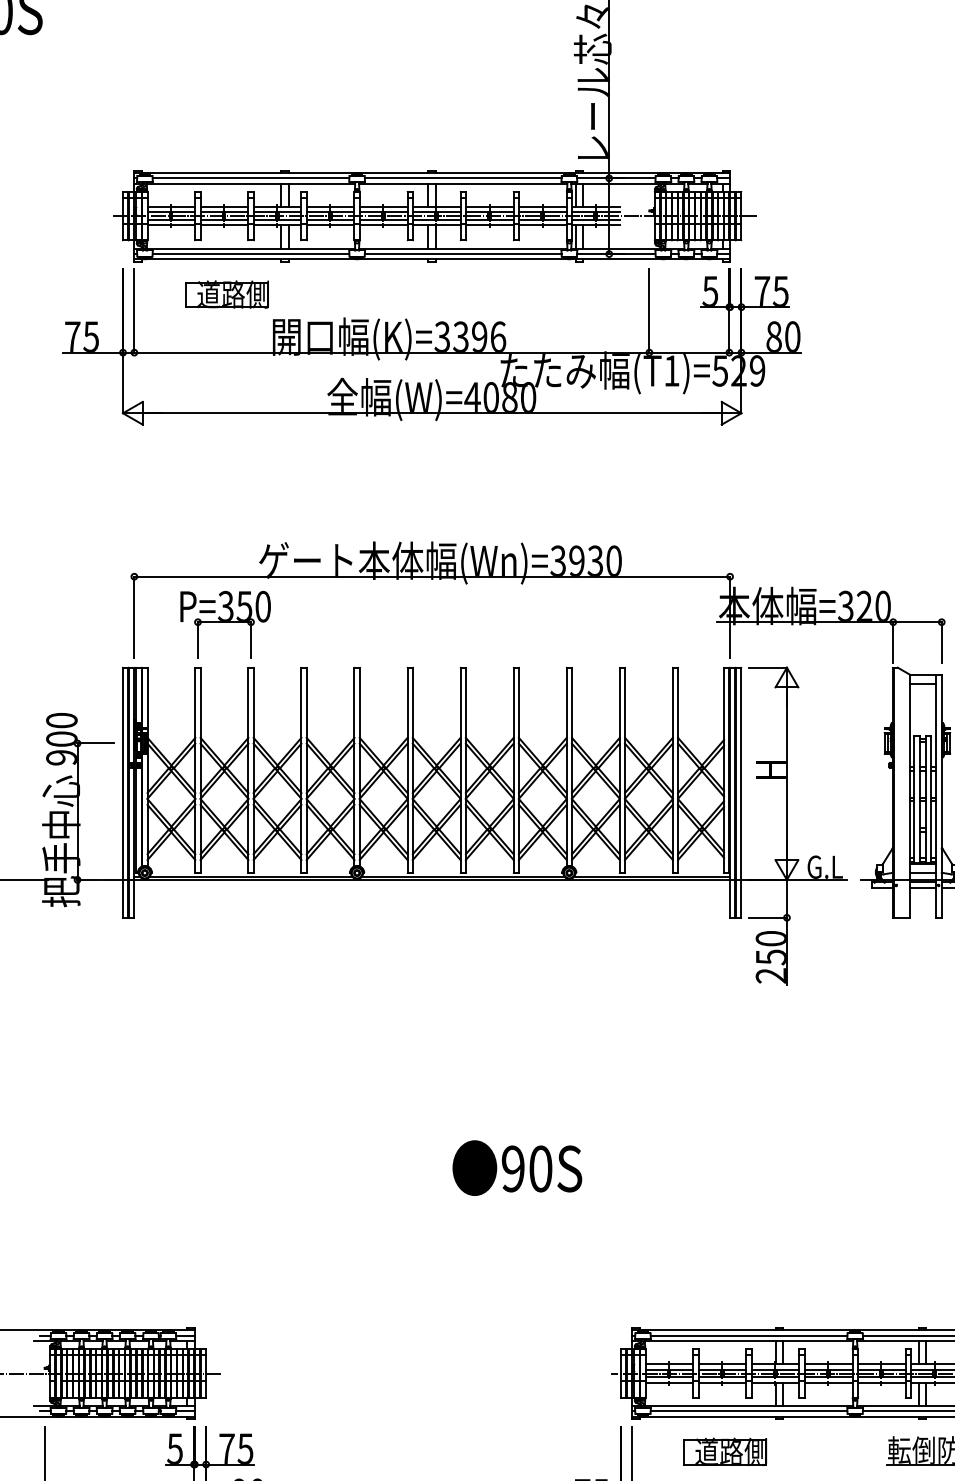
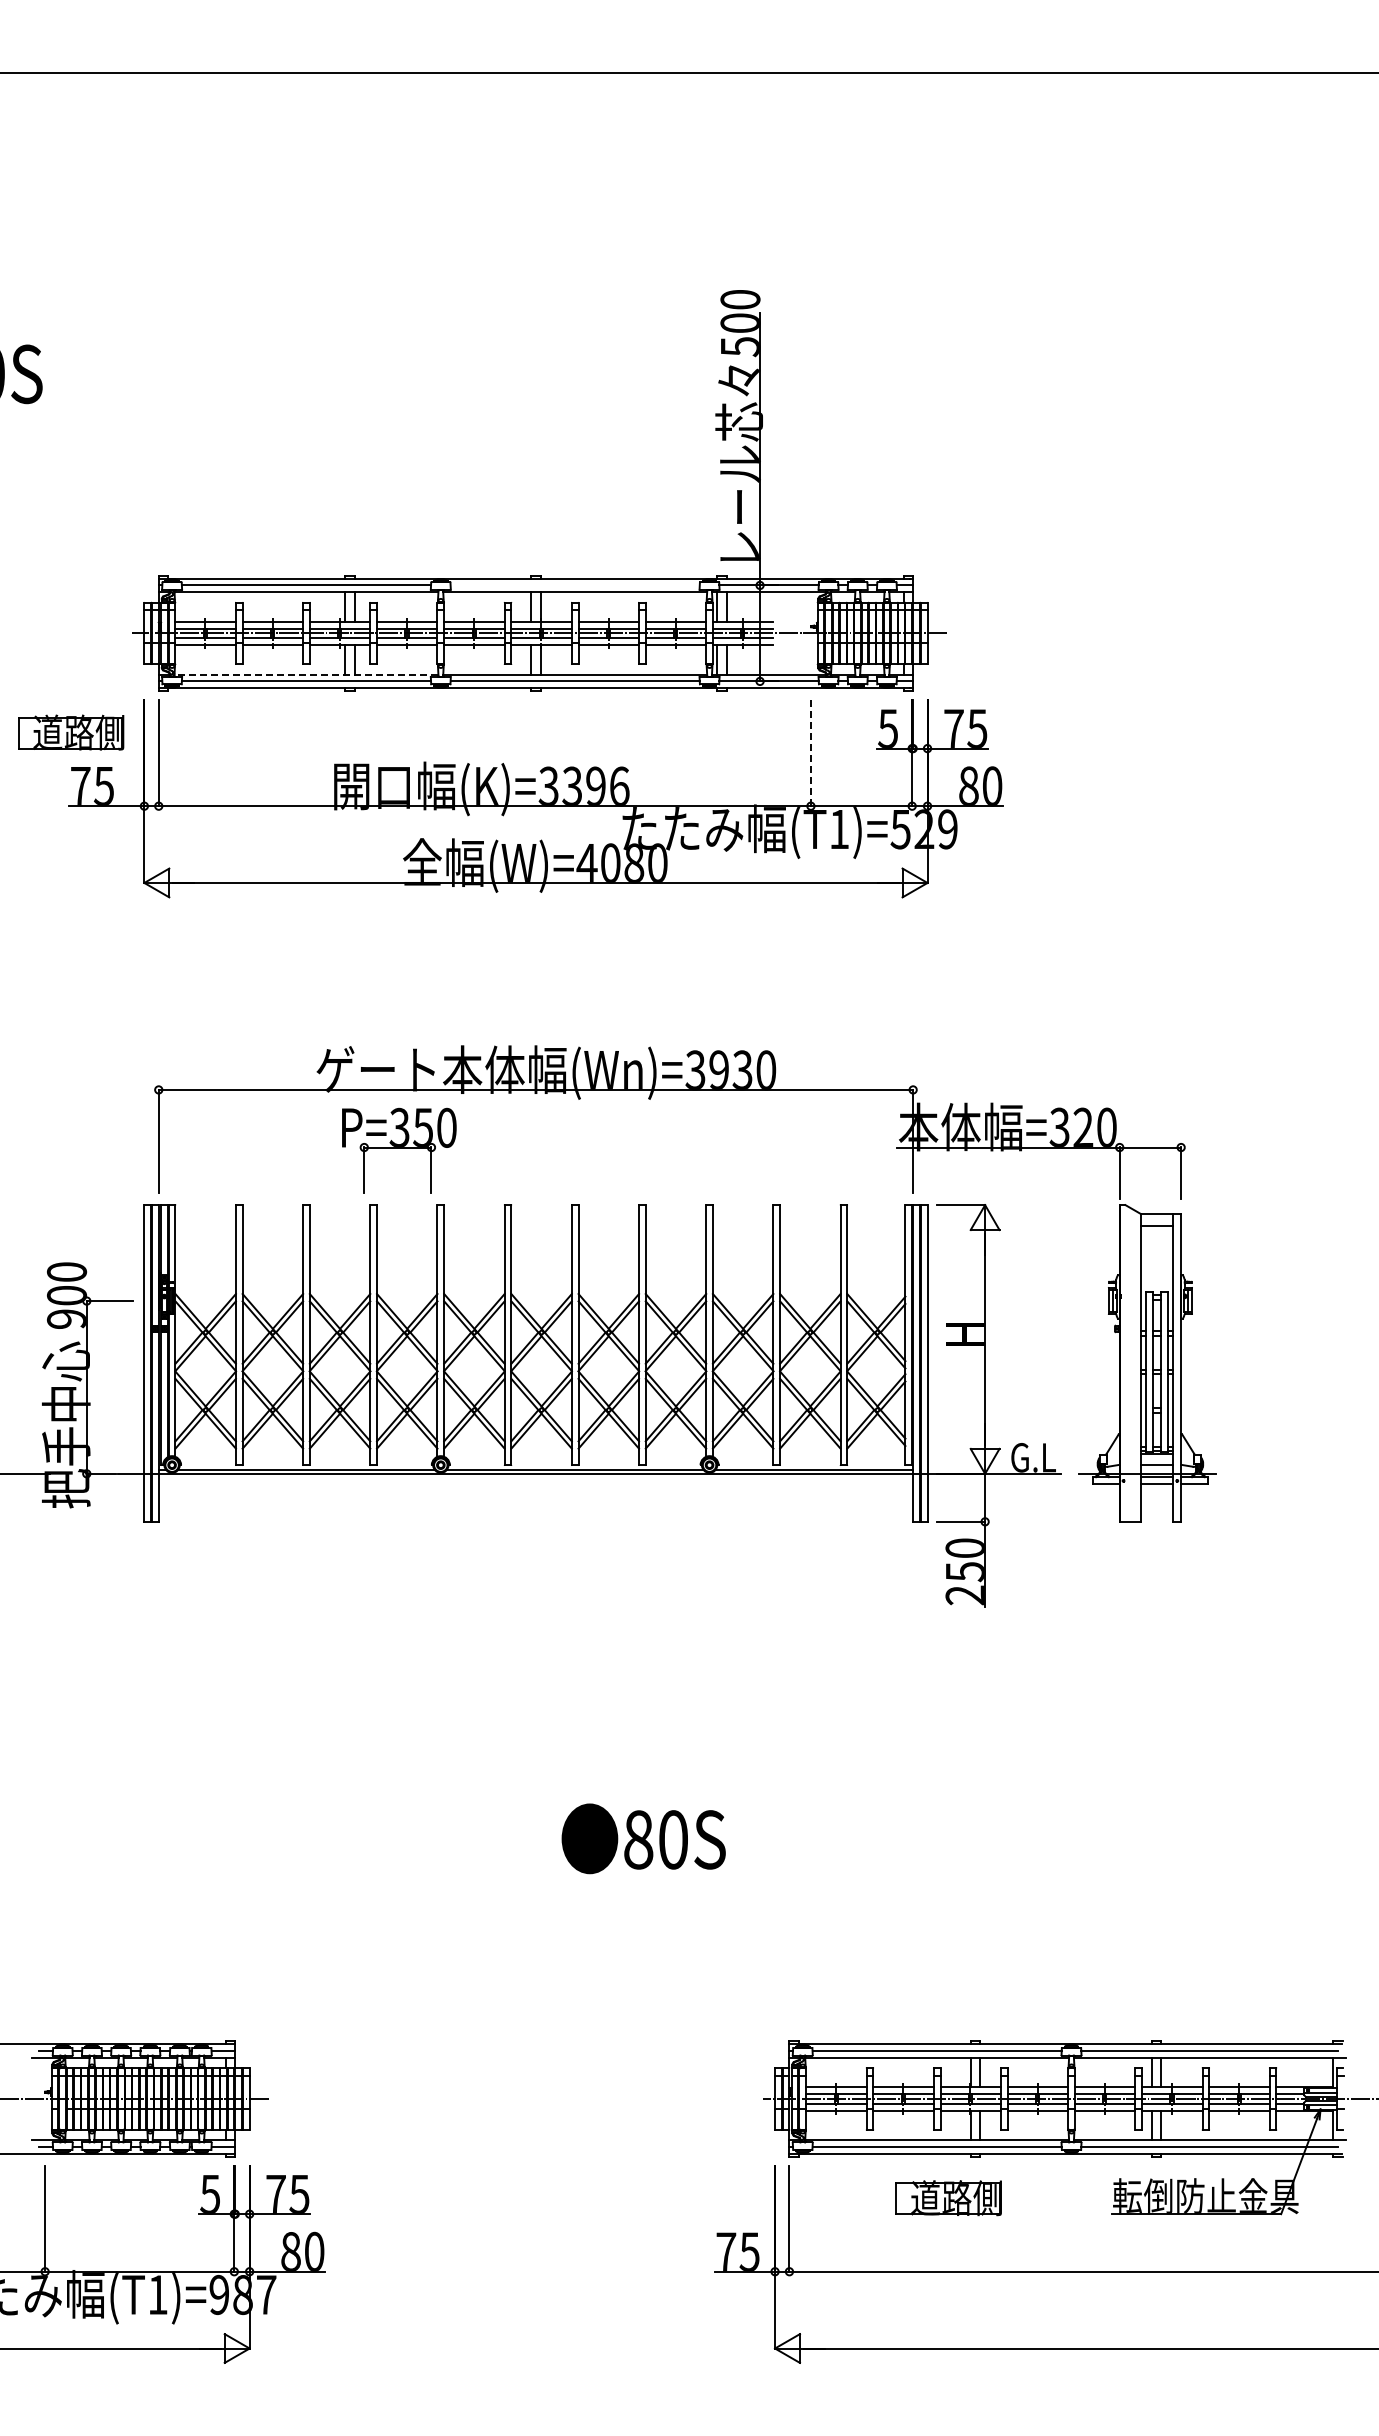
line: (462, 178) -> (574, 585), removed
line: (251, 248) -> (306, 674), solid -> dashed
part: (227, 294) -> (71, 732), moved
line: (649, 311) -> (810, 753), solid -> dashed
part: (225, 624) -> (399, 1150), moved
text: (513, 1168) -> (638, 1839), 90S -> 80S
part: (724, 1452) -> (948, 2198), moved

